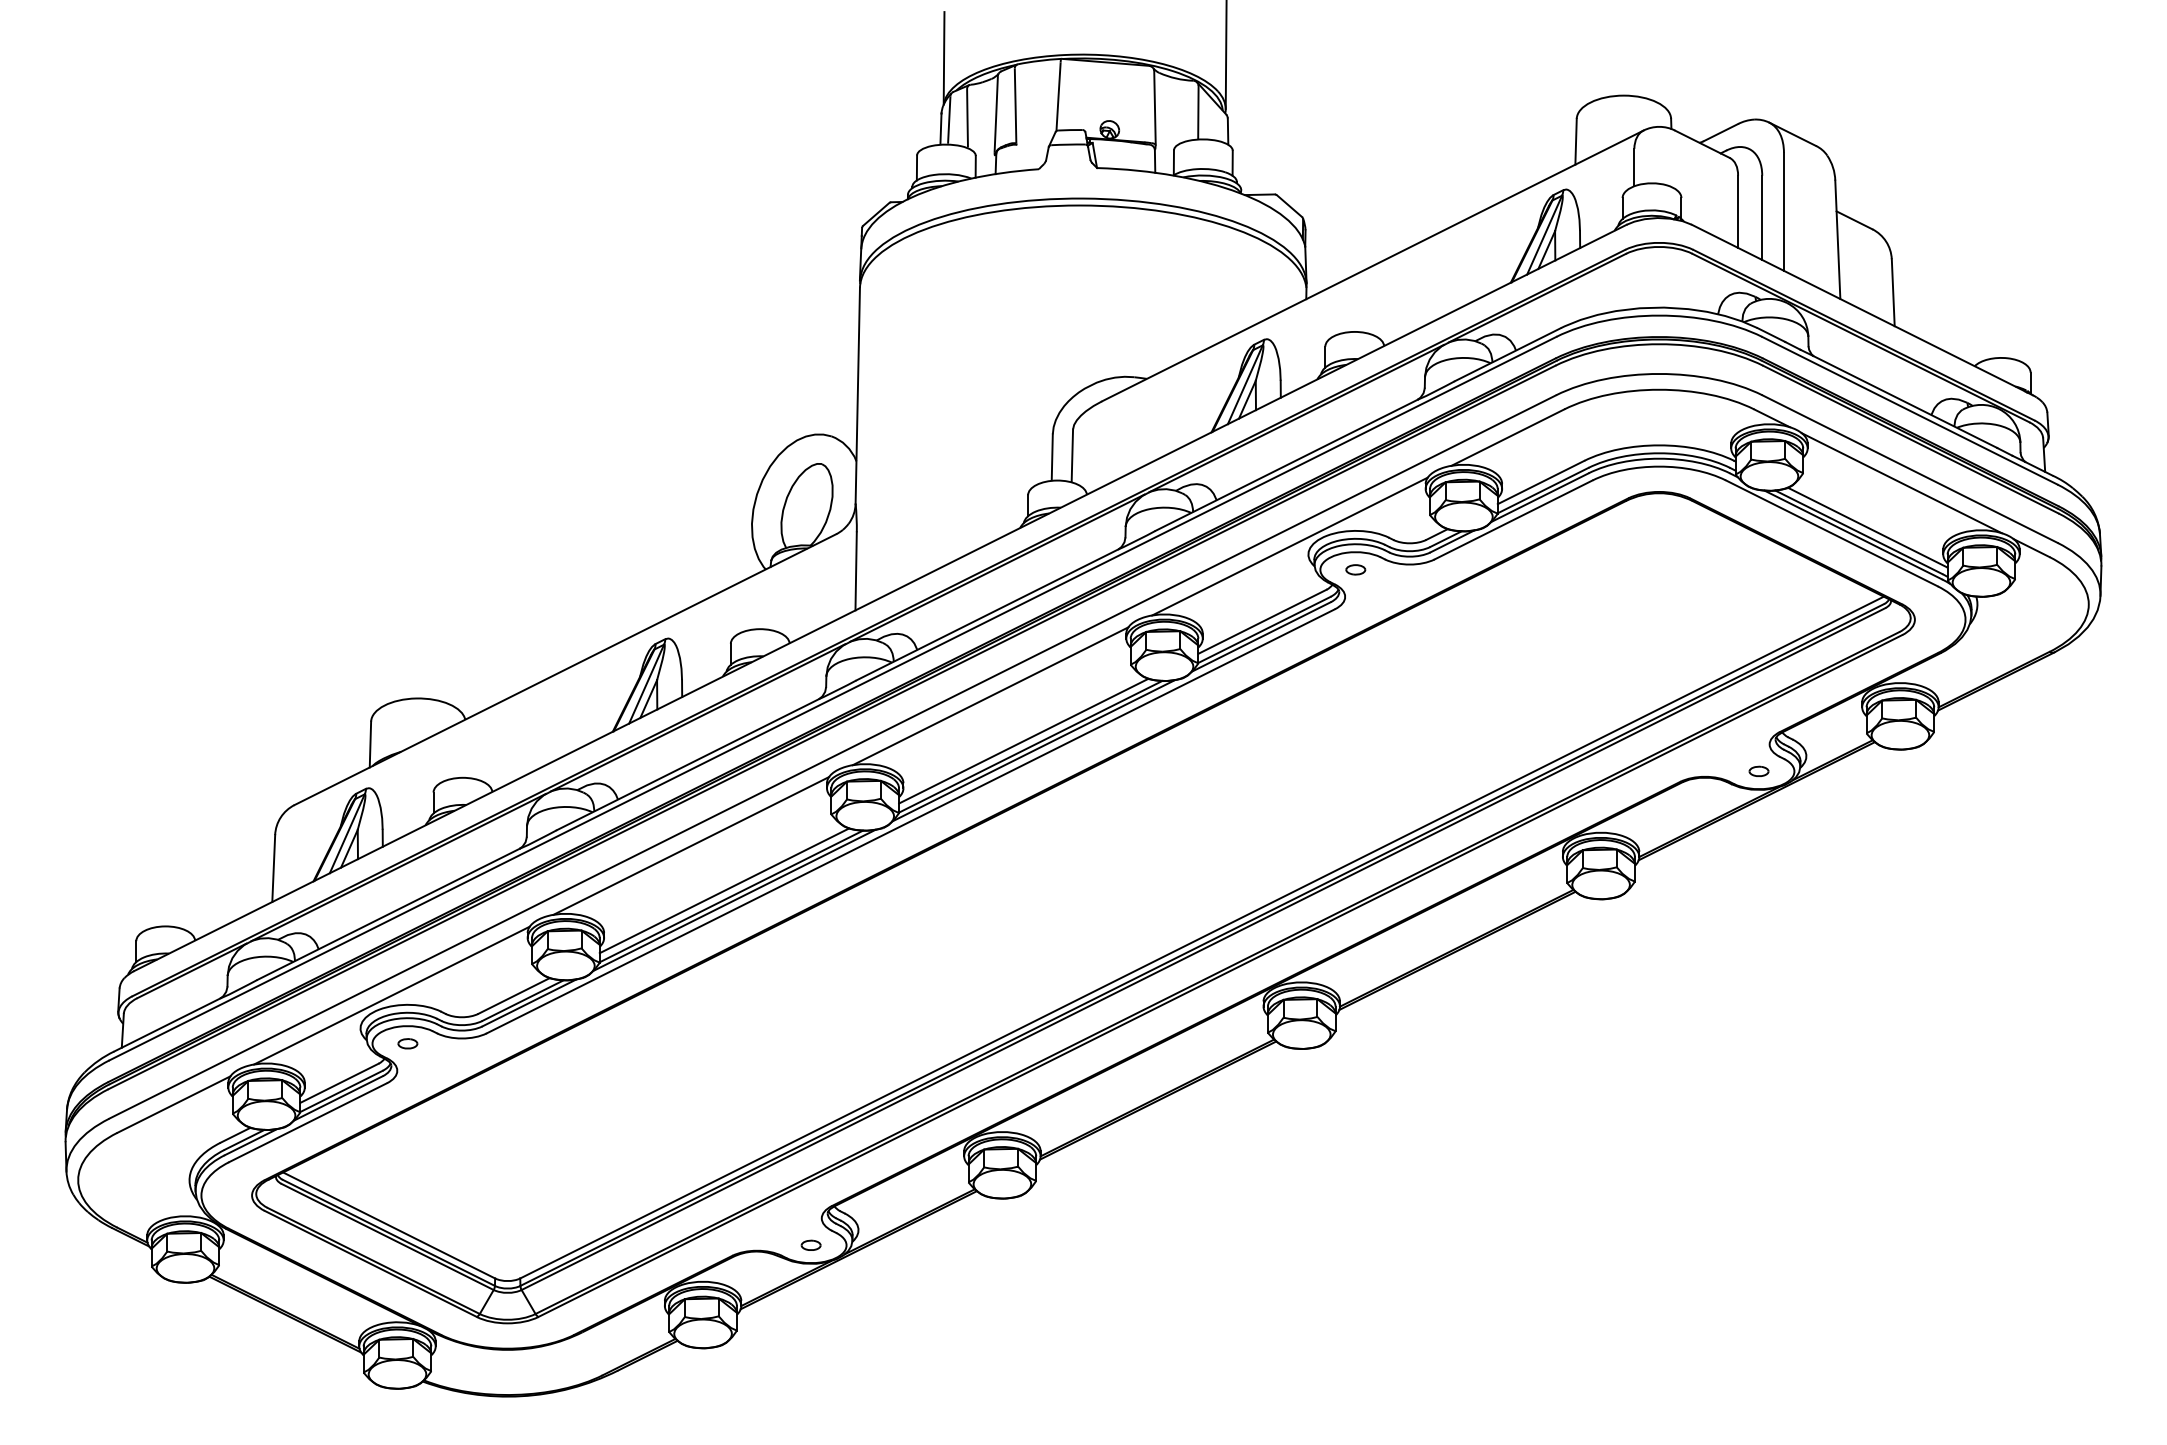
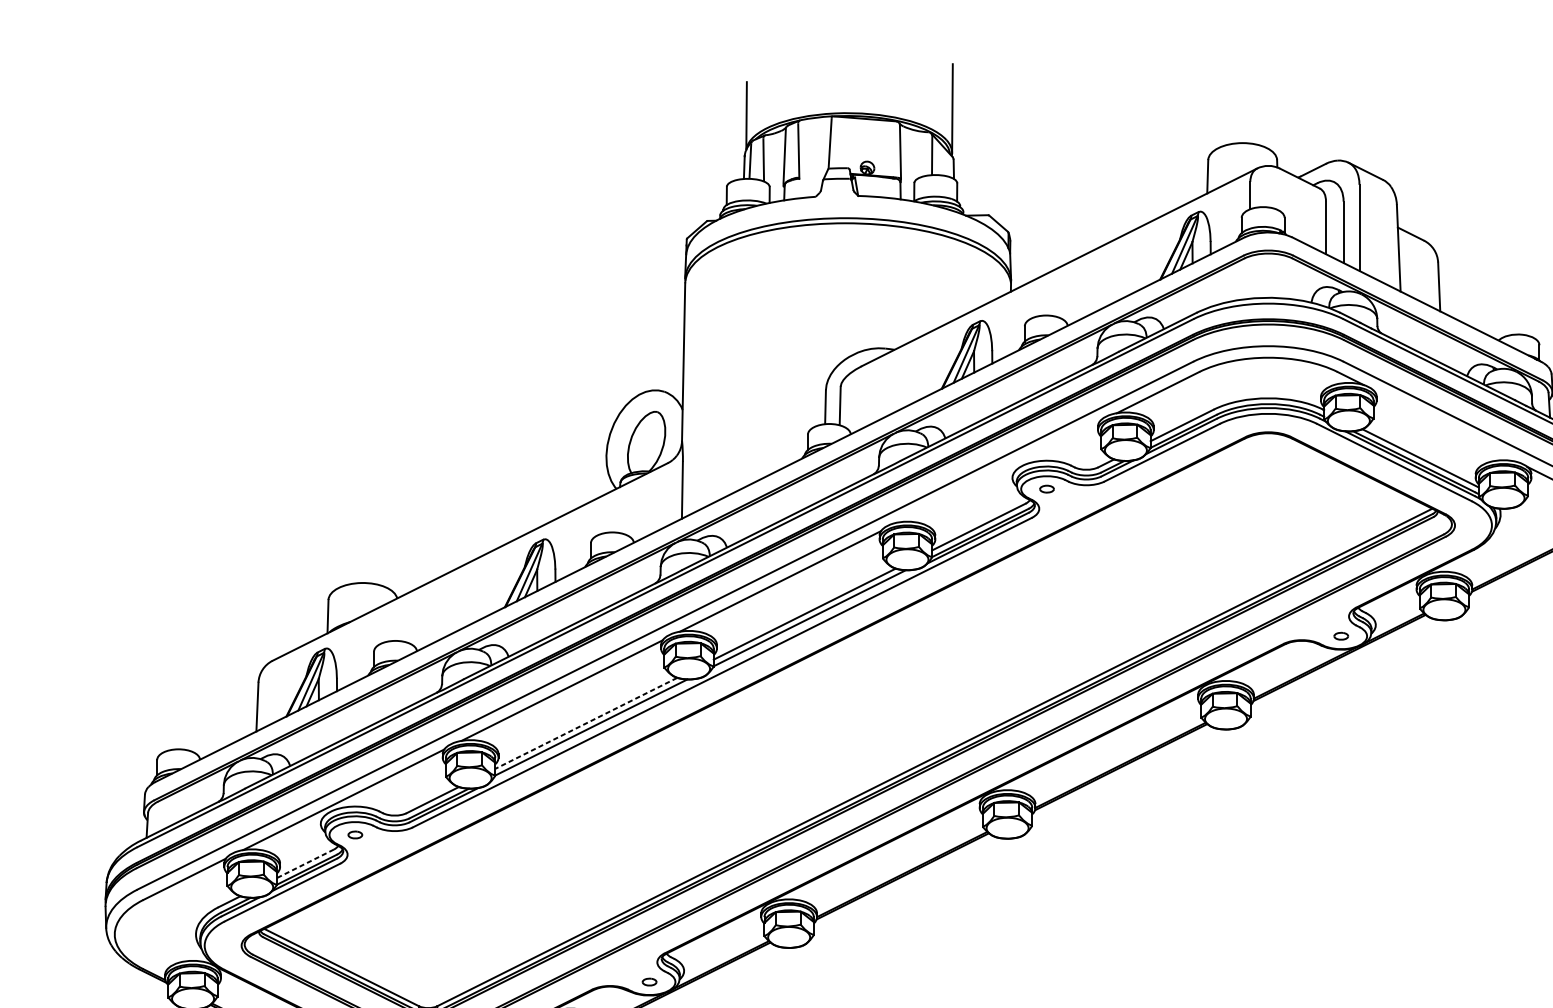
line: (1901, 483) -> (1445, 426), removed
line: (1289, 546) -> (998, 472), removed
line: (1033, 750) -> (811, 620), removed
line: (723, 891) -> (585, 723), solid -> dashed
line: (734, 899) -> (593, 729), removed
line: (339, 1083) -> (305, 863), solid -> dashed

